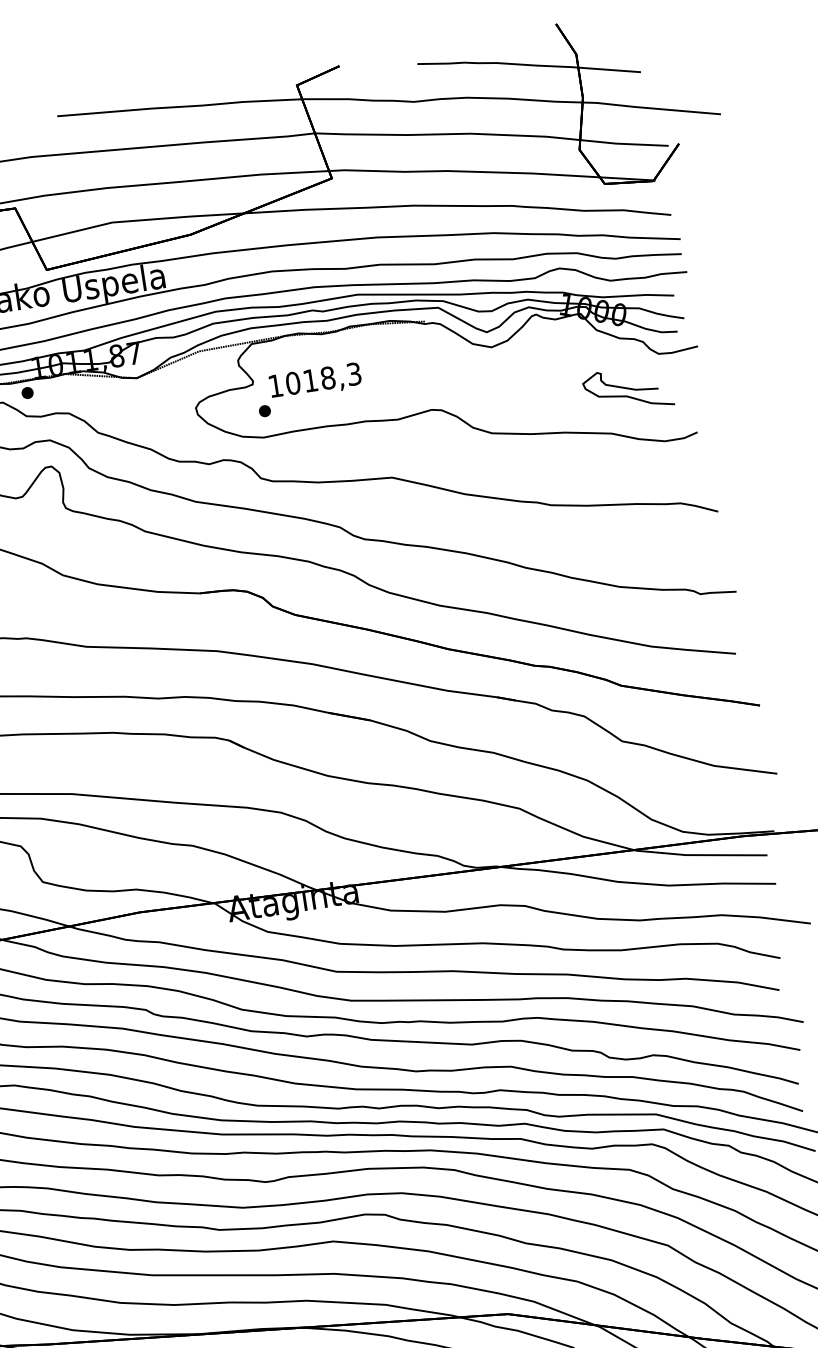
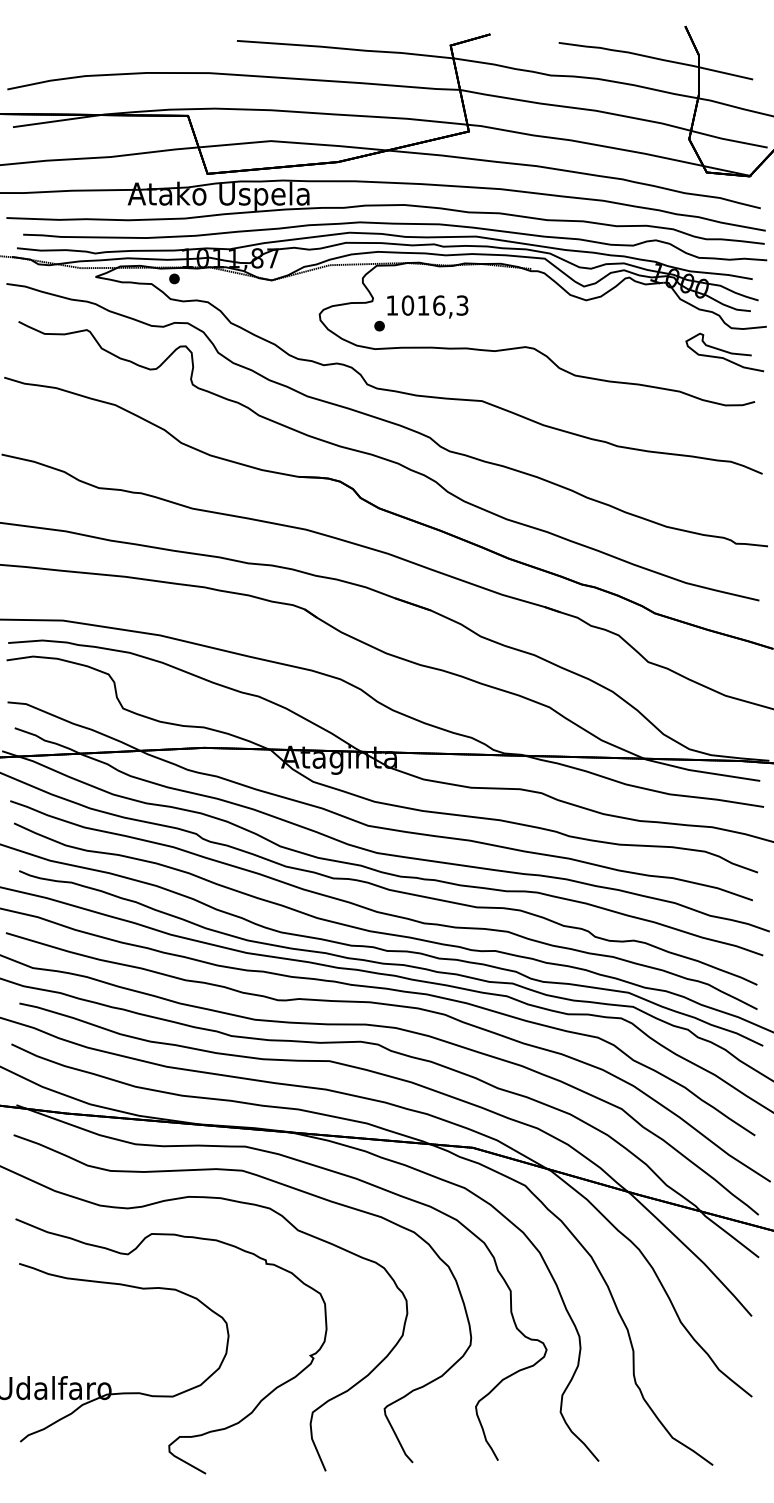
text: (328, 377) -> (439, 305), 1018,3 -> 1016,3
curve: (627, 389) -> (724, 352), moved

